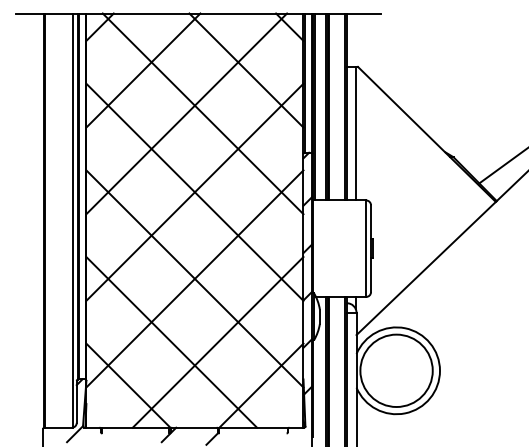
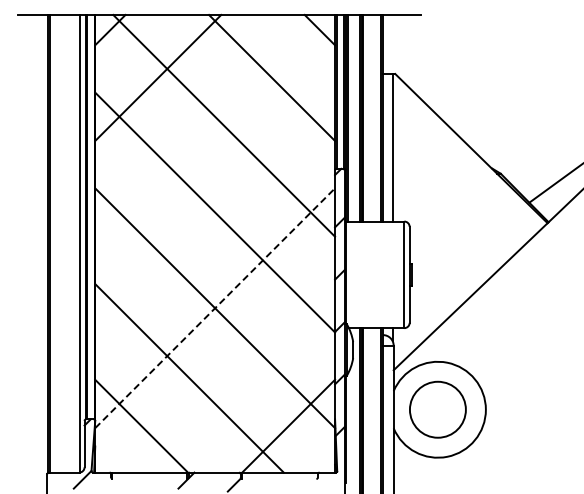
line: (186, 113) -> (205, 125), removed
line: (195, 192) -> (215, 212), removed
line: (195, 279) -> (215, 308), solid -> dashed
line: (217, 342) -> (240, 378), removed
circle: (396, 370) -> (437, 409), size x0.7

